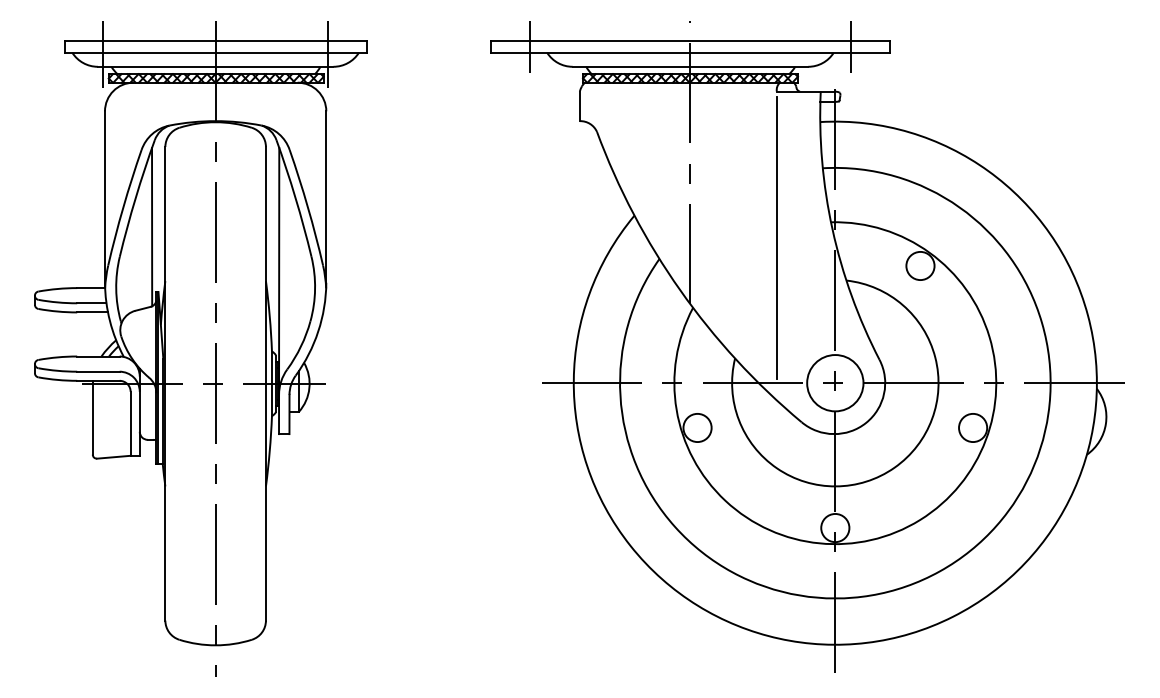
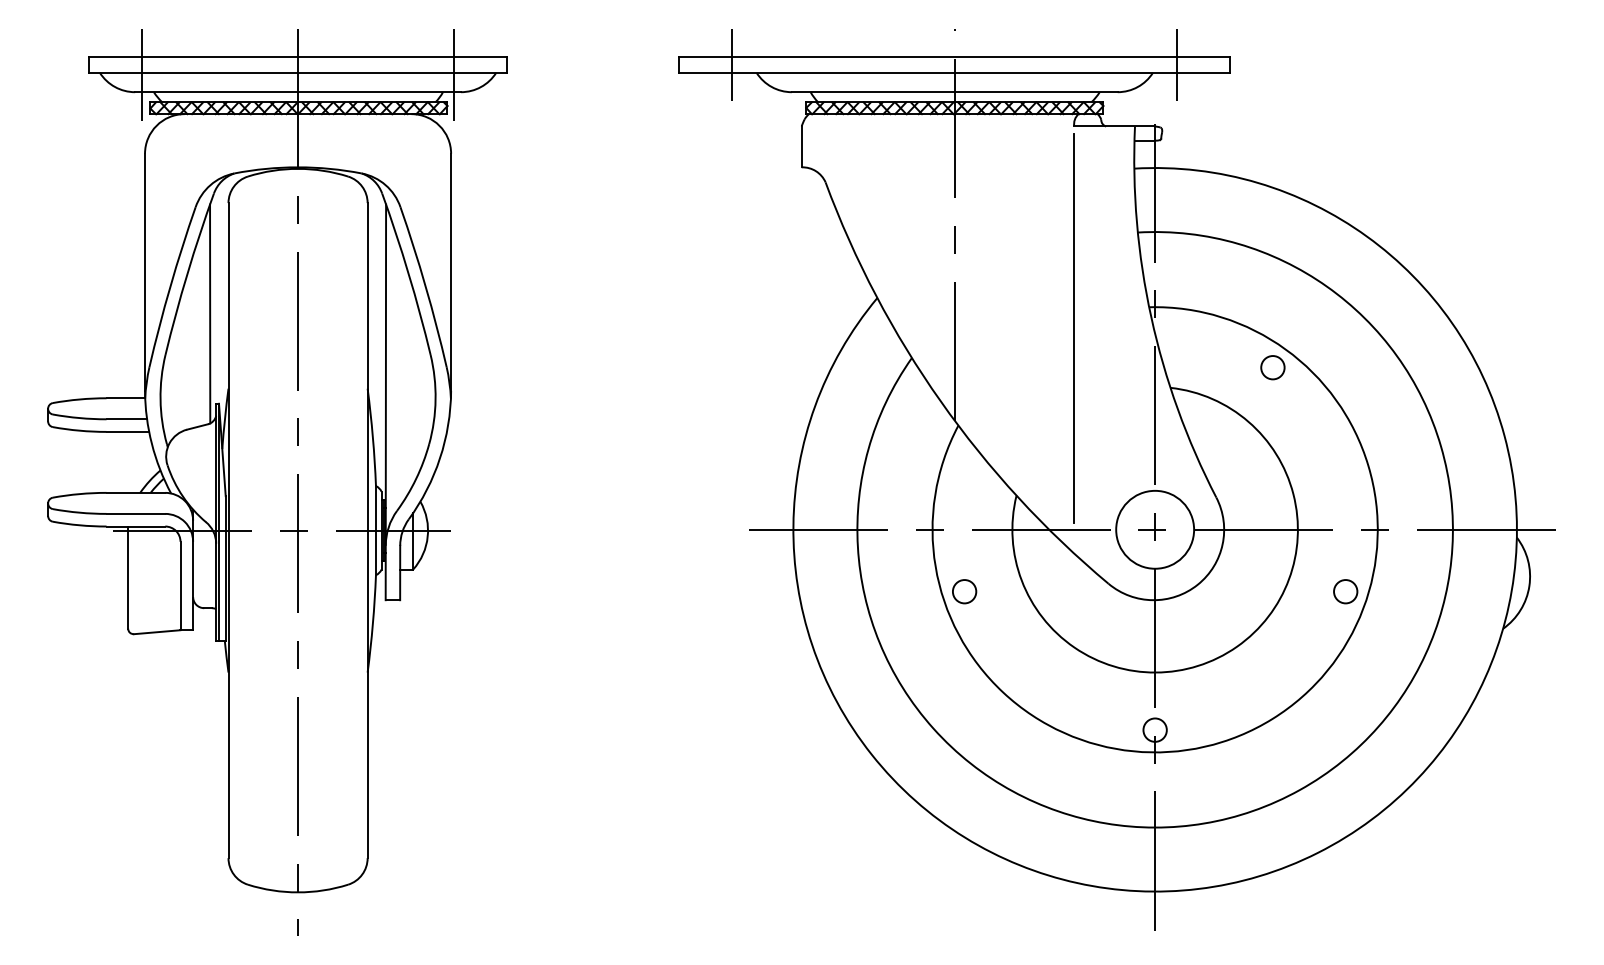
circle: (920, 265) -> (1272, 367), size x0.6
circle: (697, 427) -> (964, 591), size x0.6
circle: (972, 427) -> (1345, 591), size x0.6
circle: (834, 527) -> (1154, 729), size x0.6

